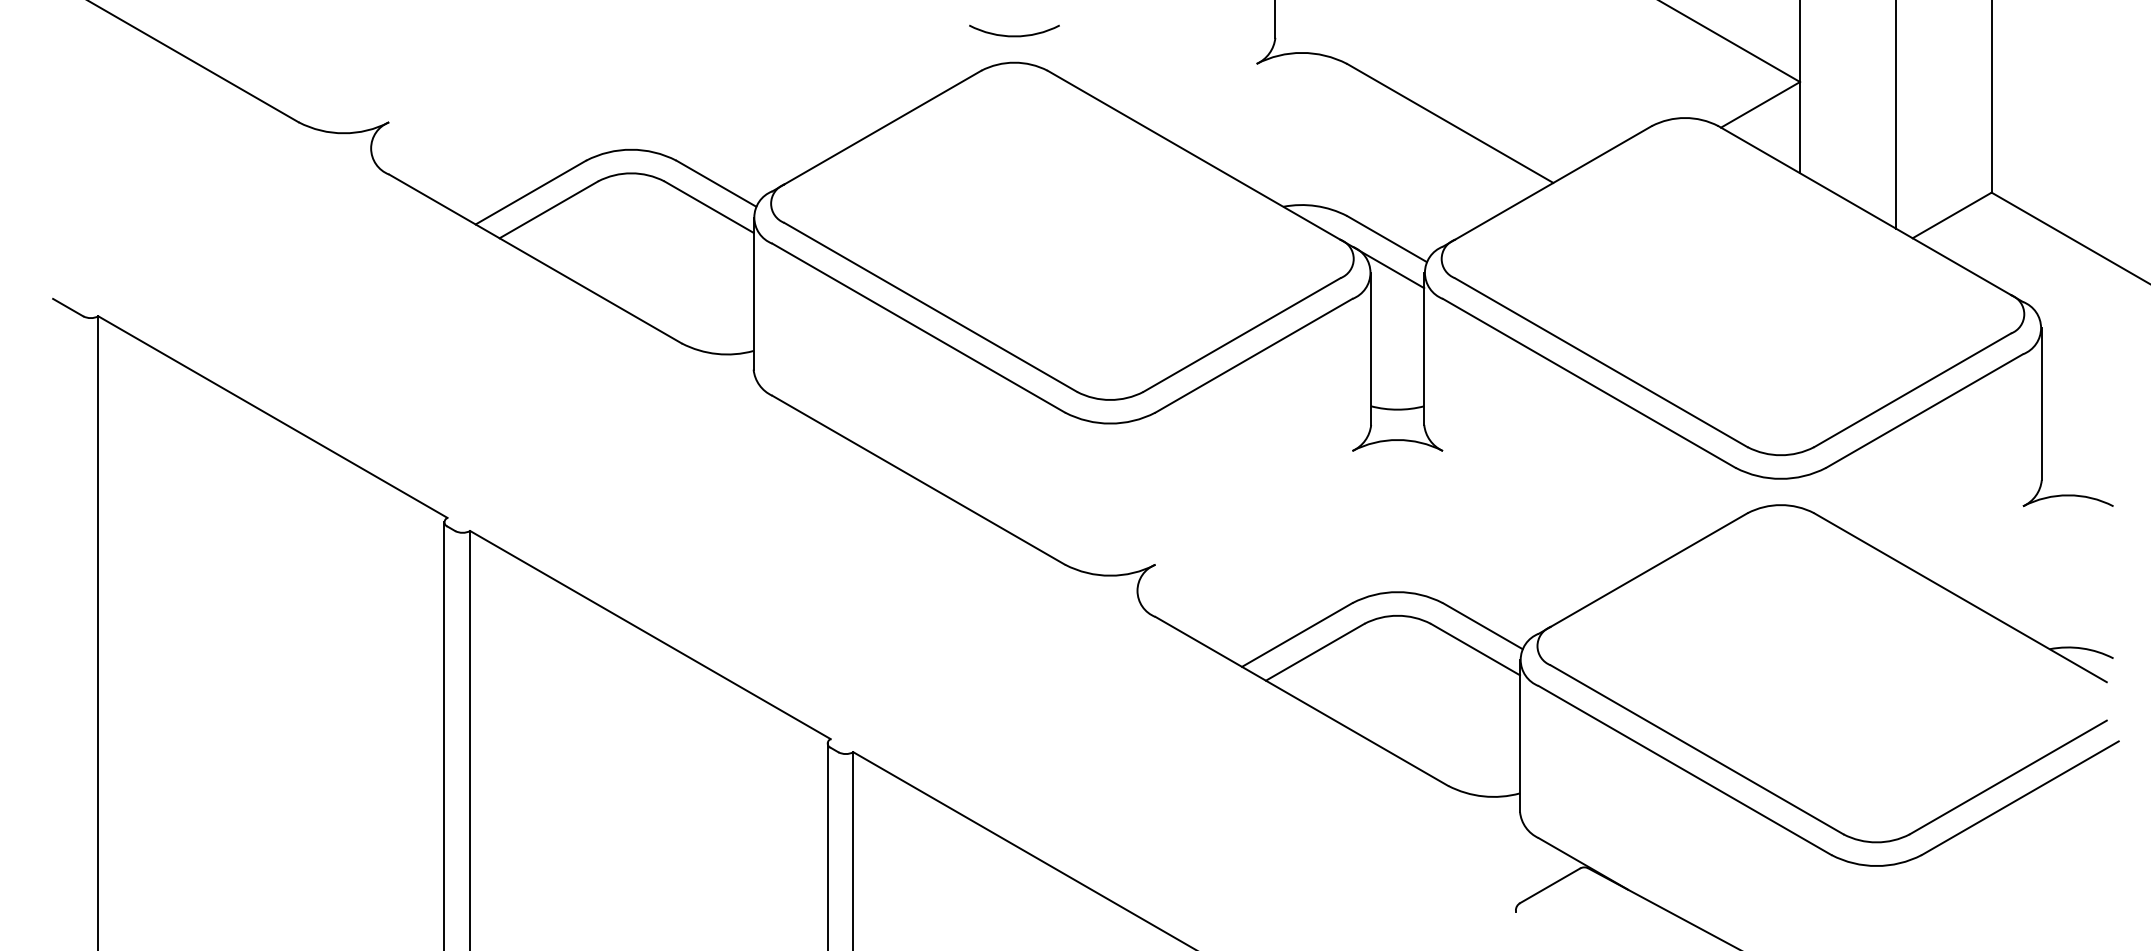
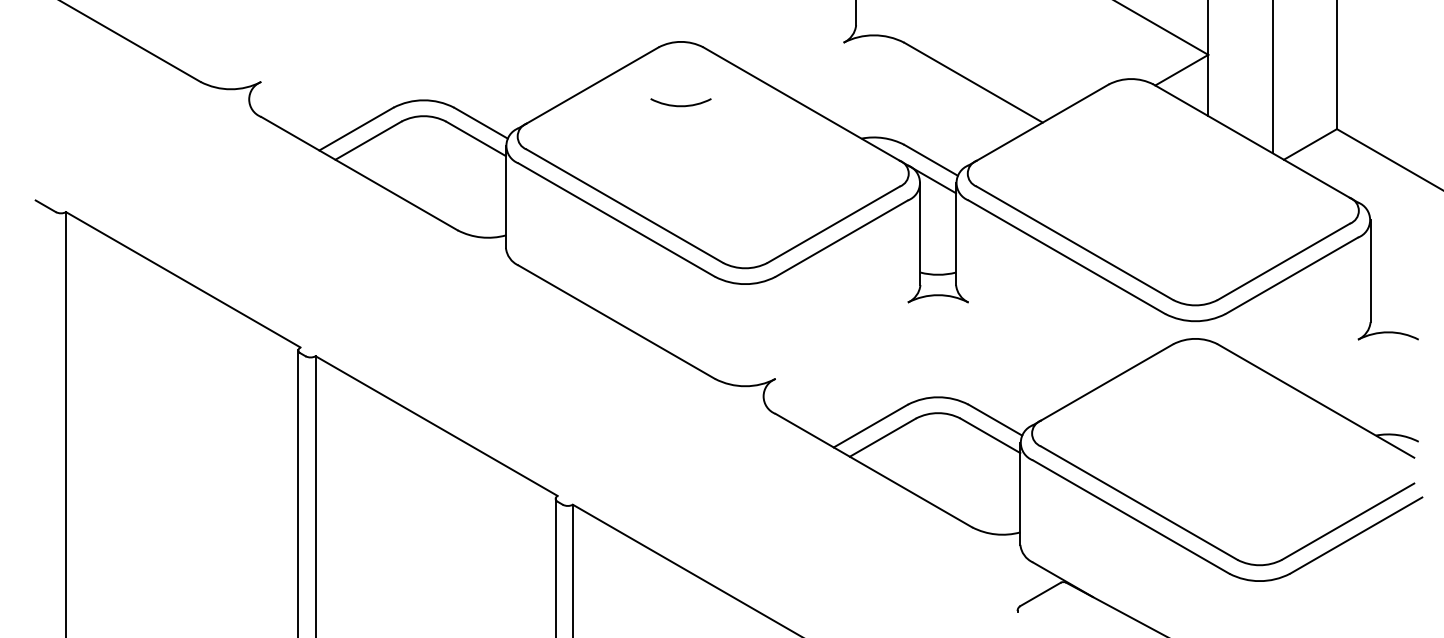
arc: (1013, 35) -> (680, 105), moved

